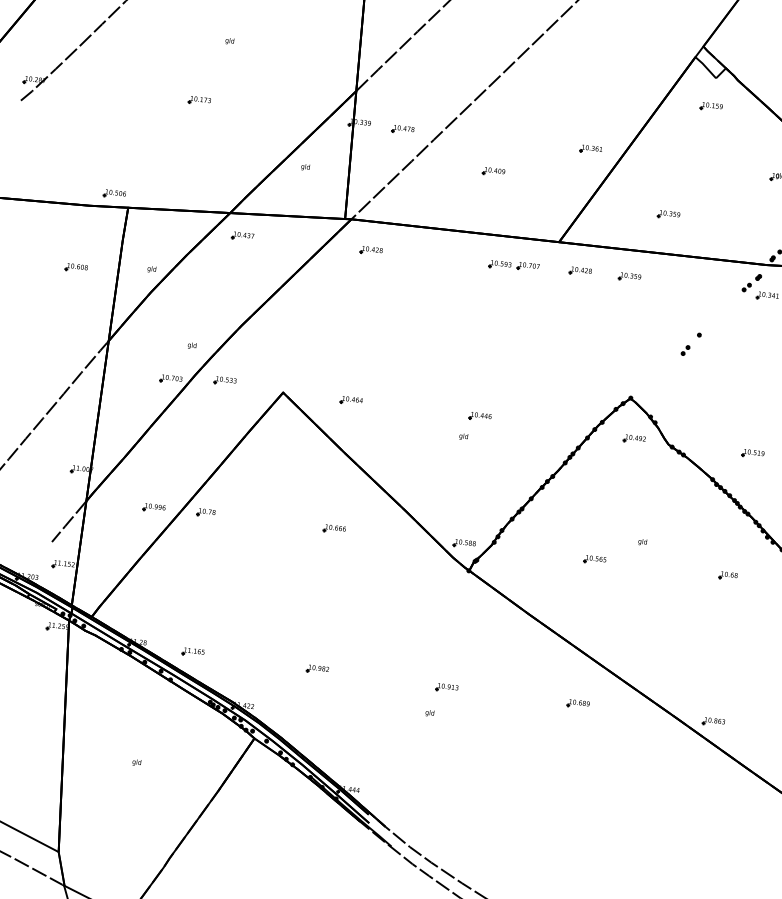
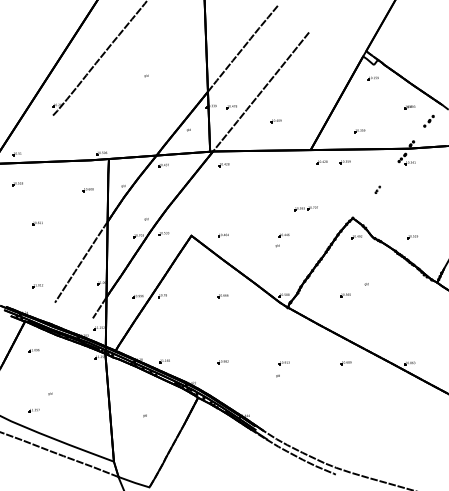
part: (198, 101) -> (135, 105), removed
part: (589, 149) -> (319, 105), removed
part: (512, 265) -> (305, 208), moved
part: (690, 343) -> (377, 189), size x0.6
part: (726, 576) -> (407, 295), removed

